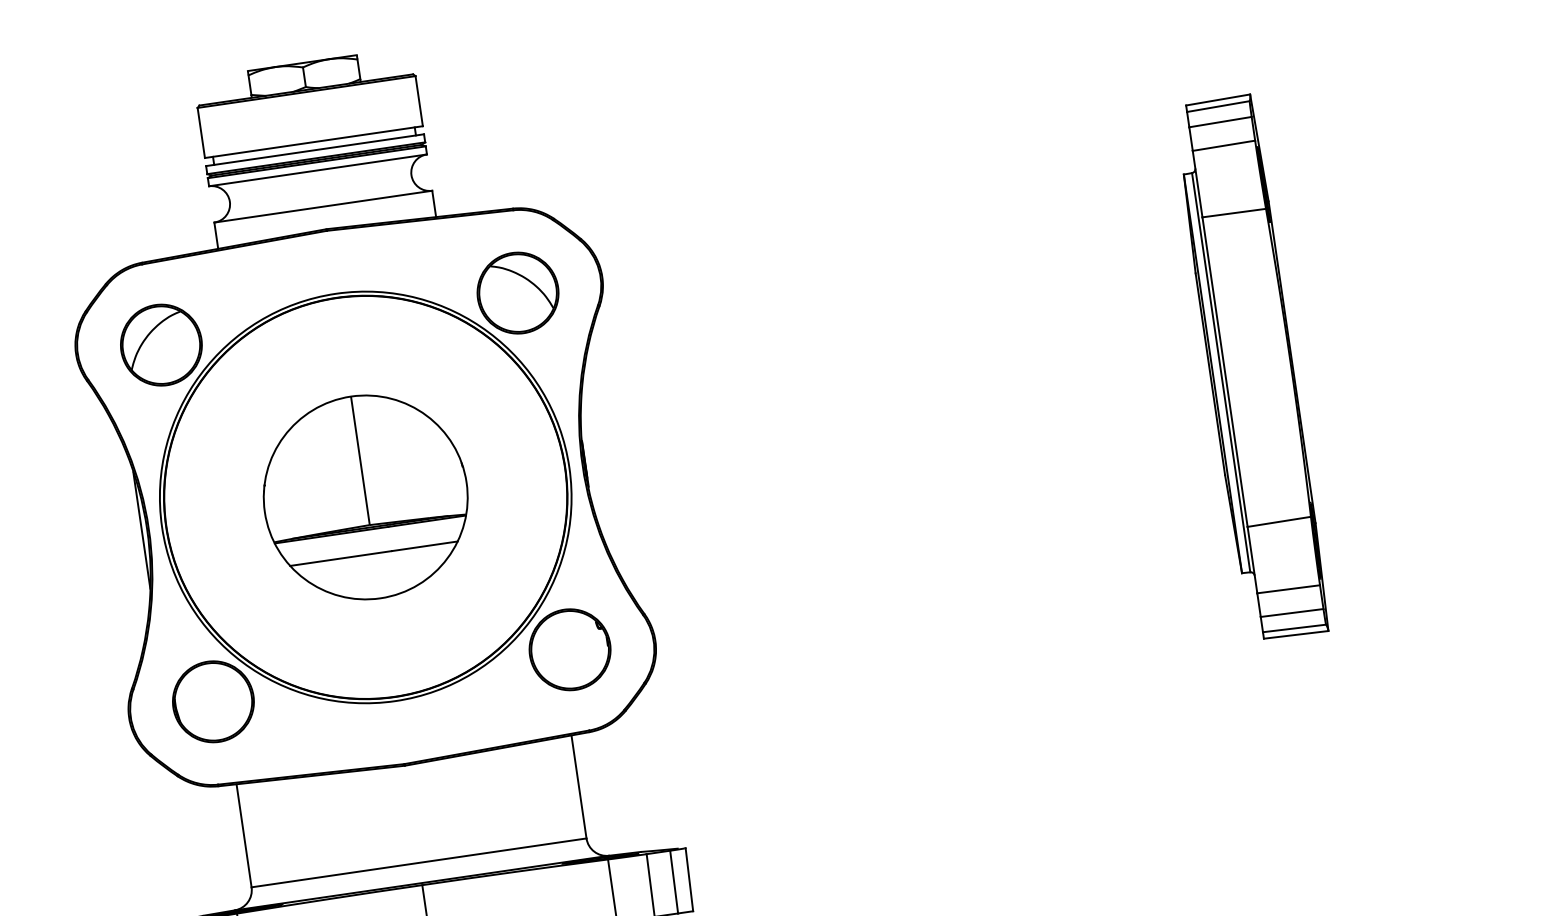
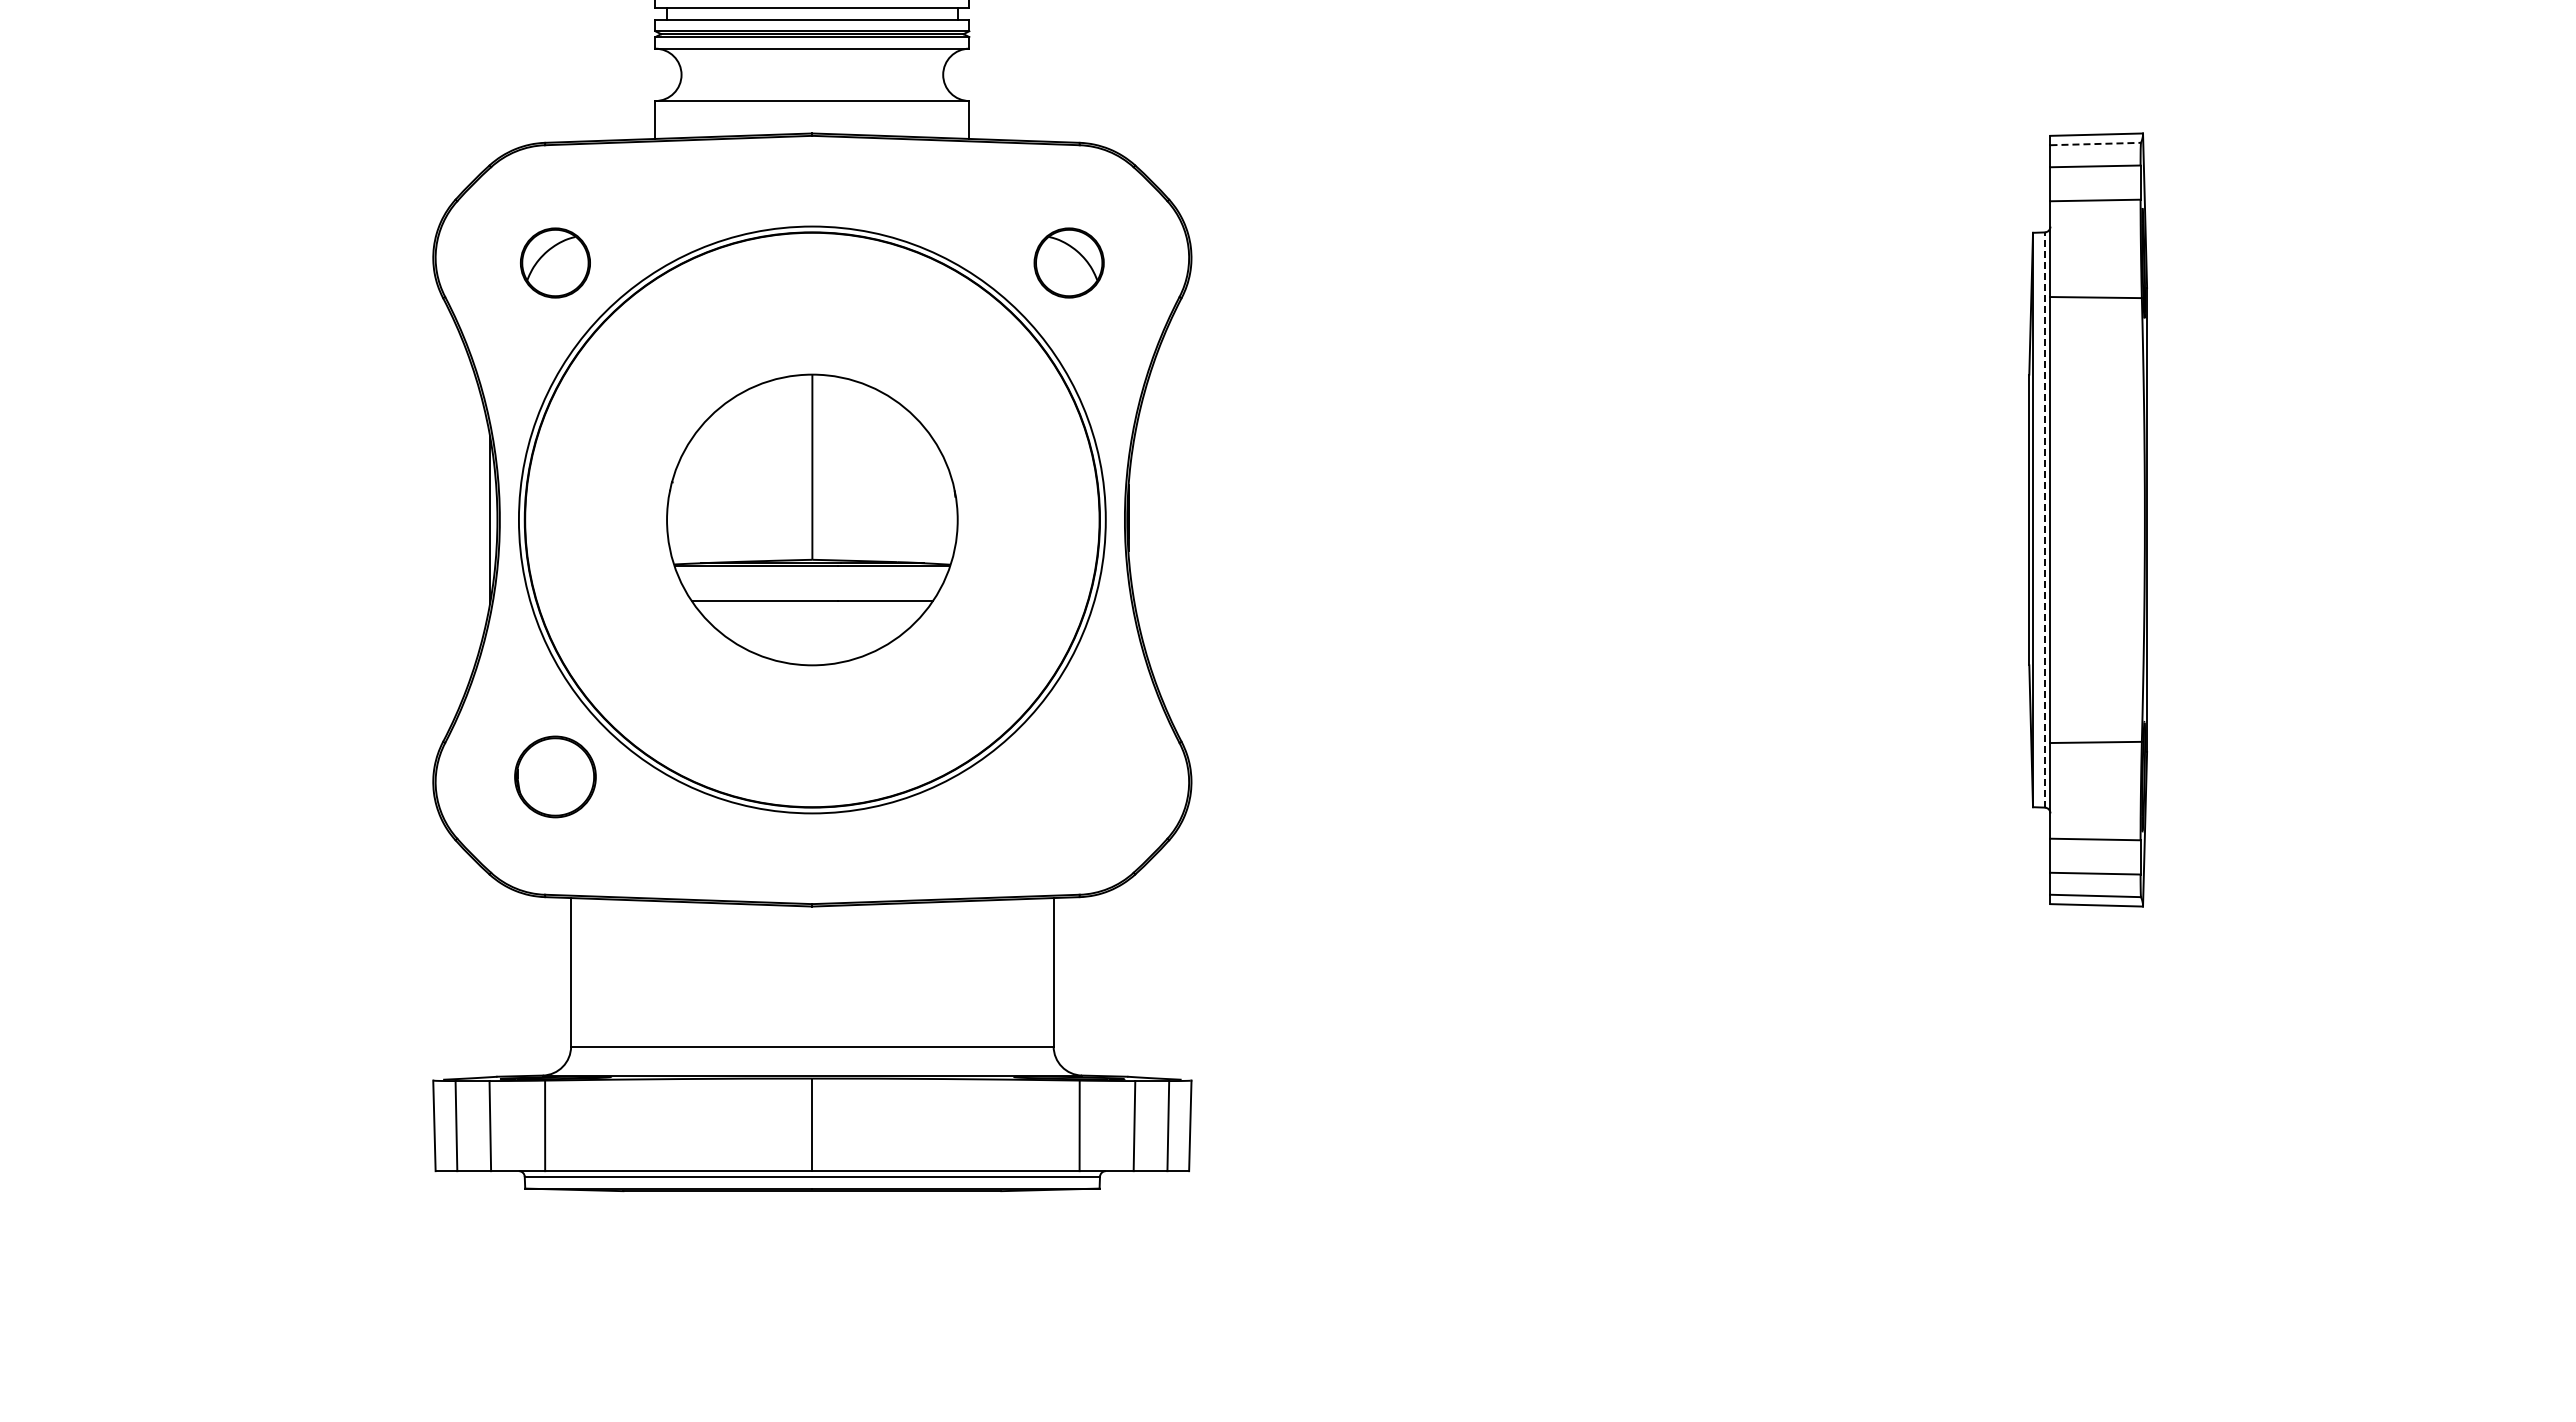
line: (1218, 106) -> (2096, 144), solid -> dashed
part: (517, 292) -> (1068, 262), size x0.6
part: (161, 344) -> (555, 262), size x0.6
line: (1220, 373) -> (2044, 520), solid -> dashed
part: (569, 649) -> (1068, 776), removed
part: (213, 701) -> (555, 776), size x0.7

